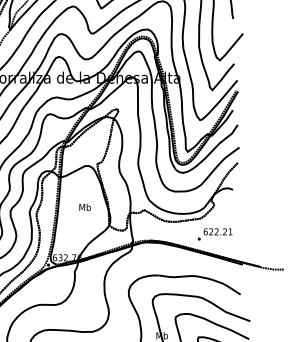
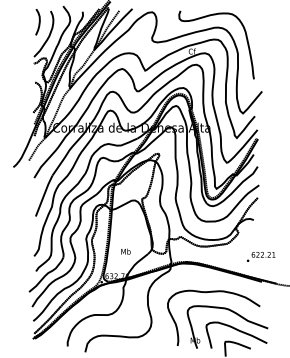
text: (84, 207) -> (125, 251), moved
text: (215, 233) -> (261, 256), moved

